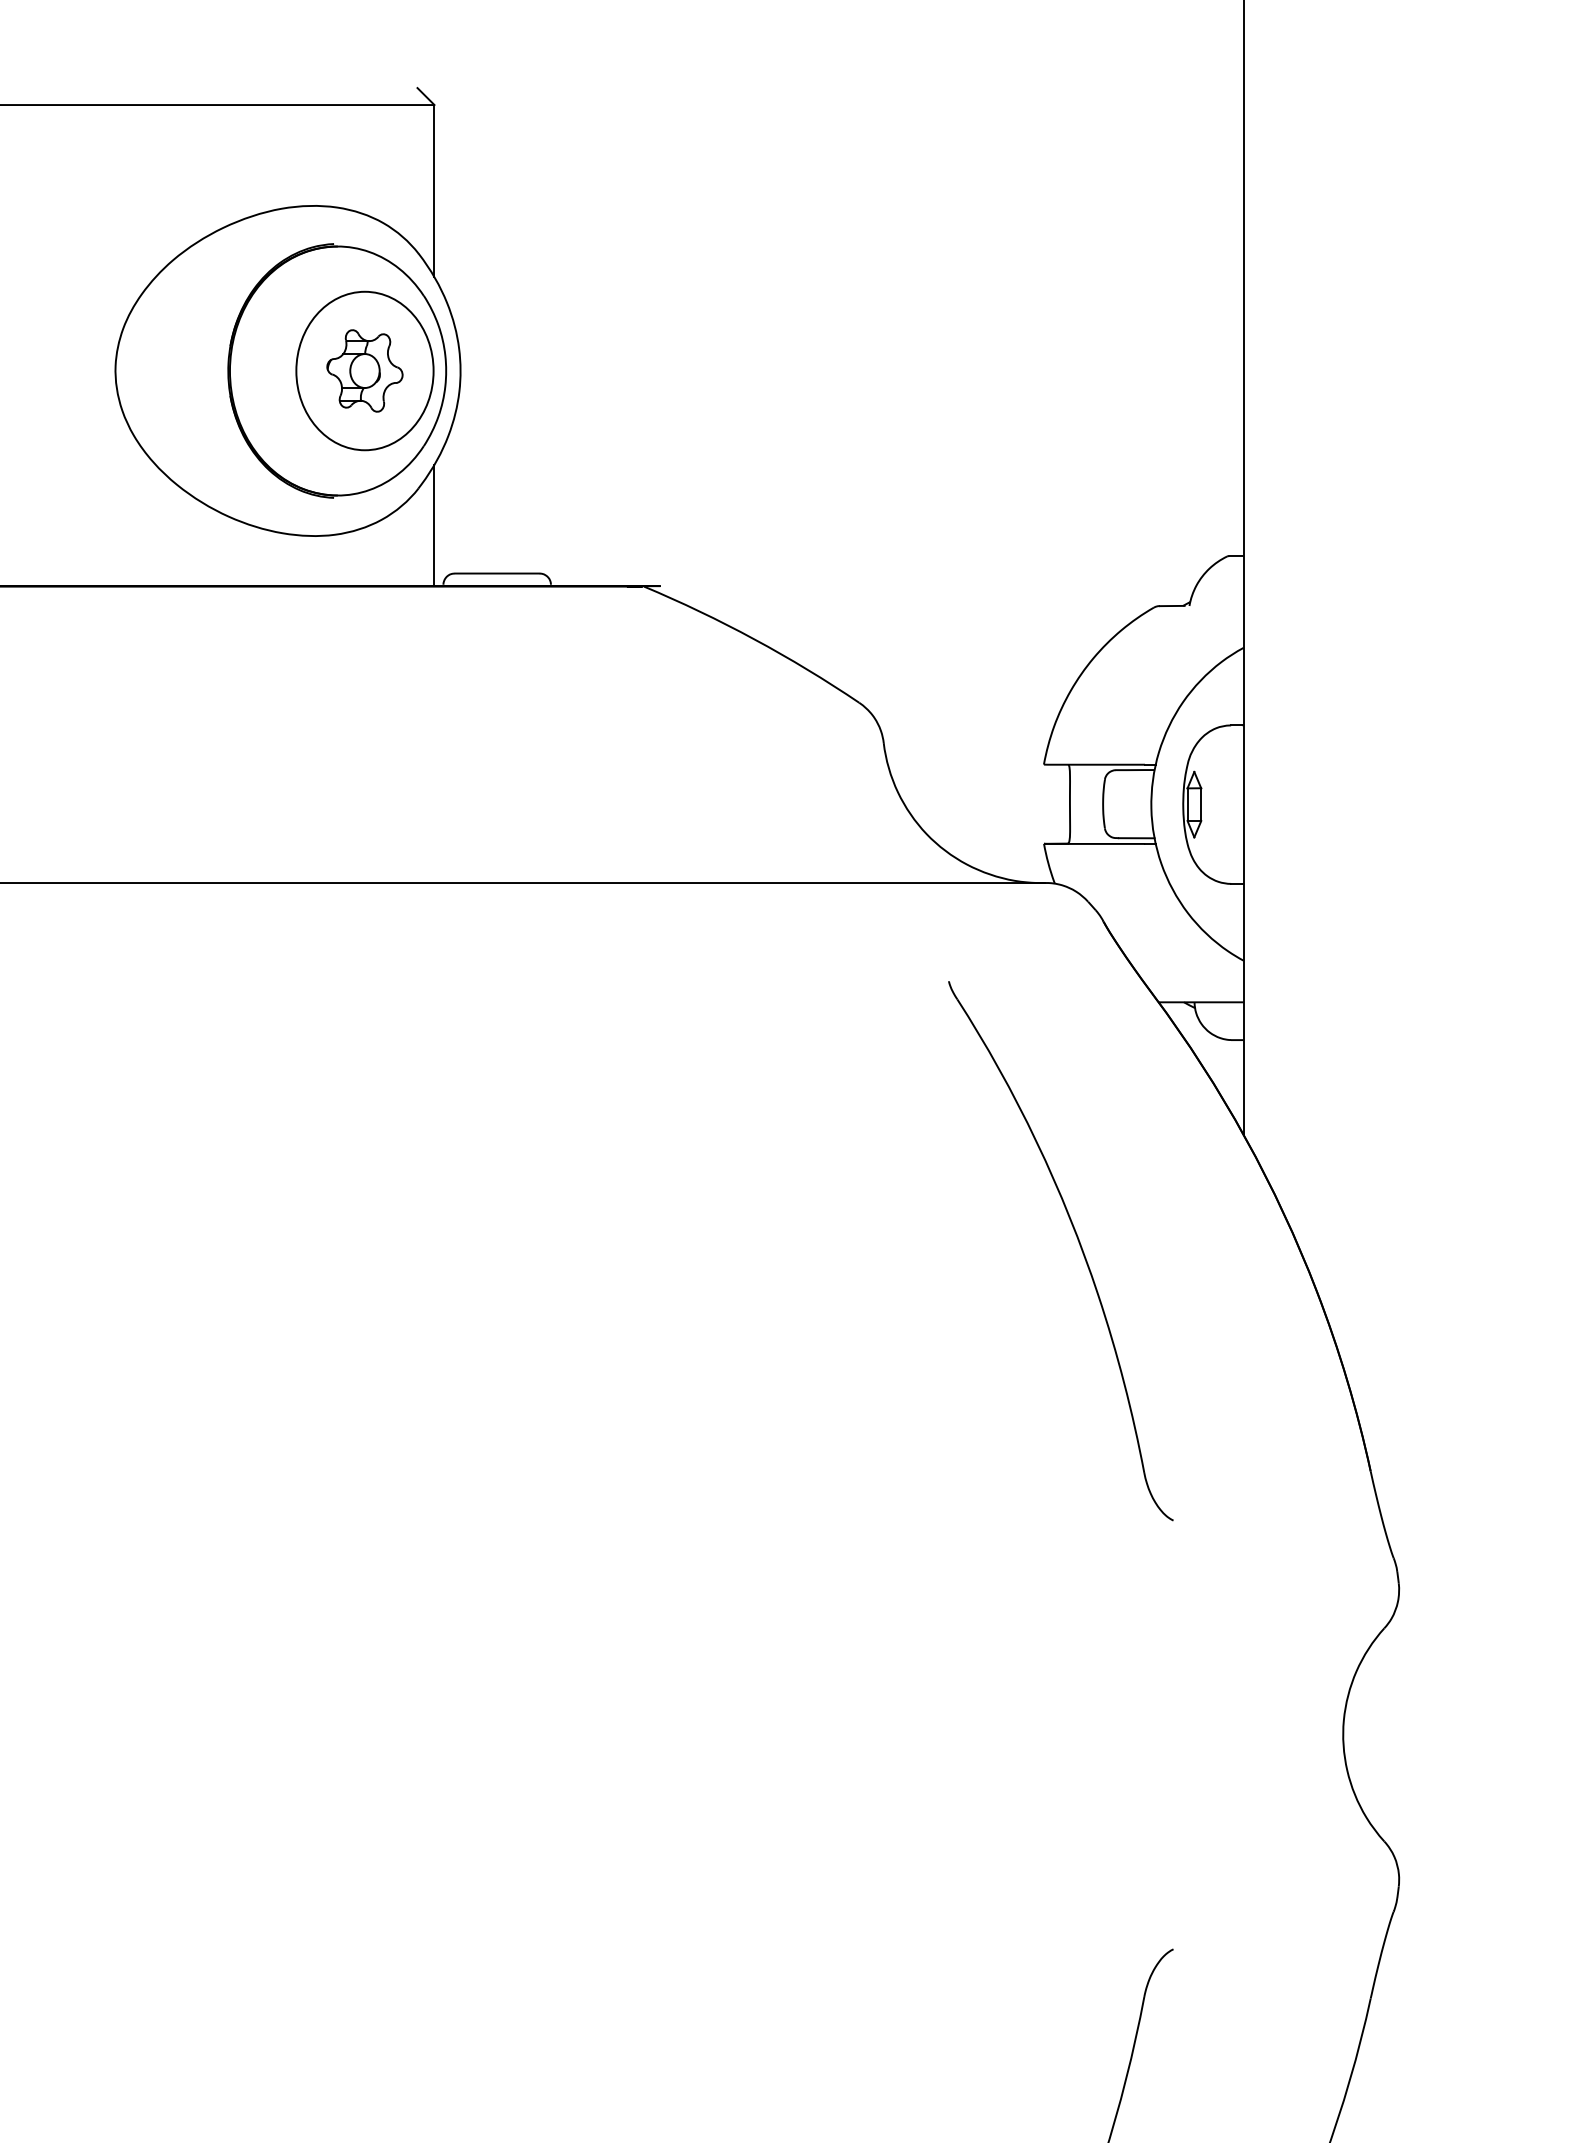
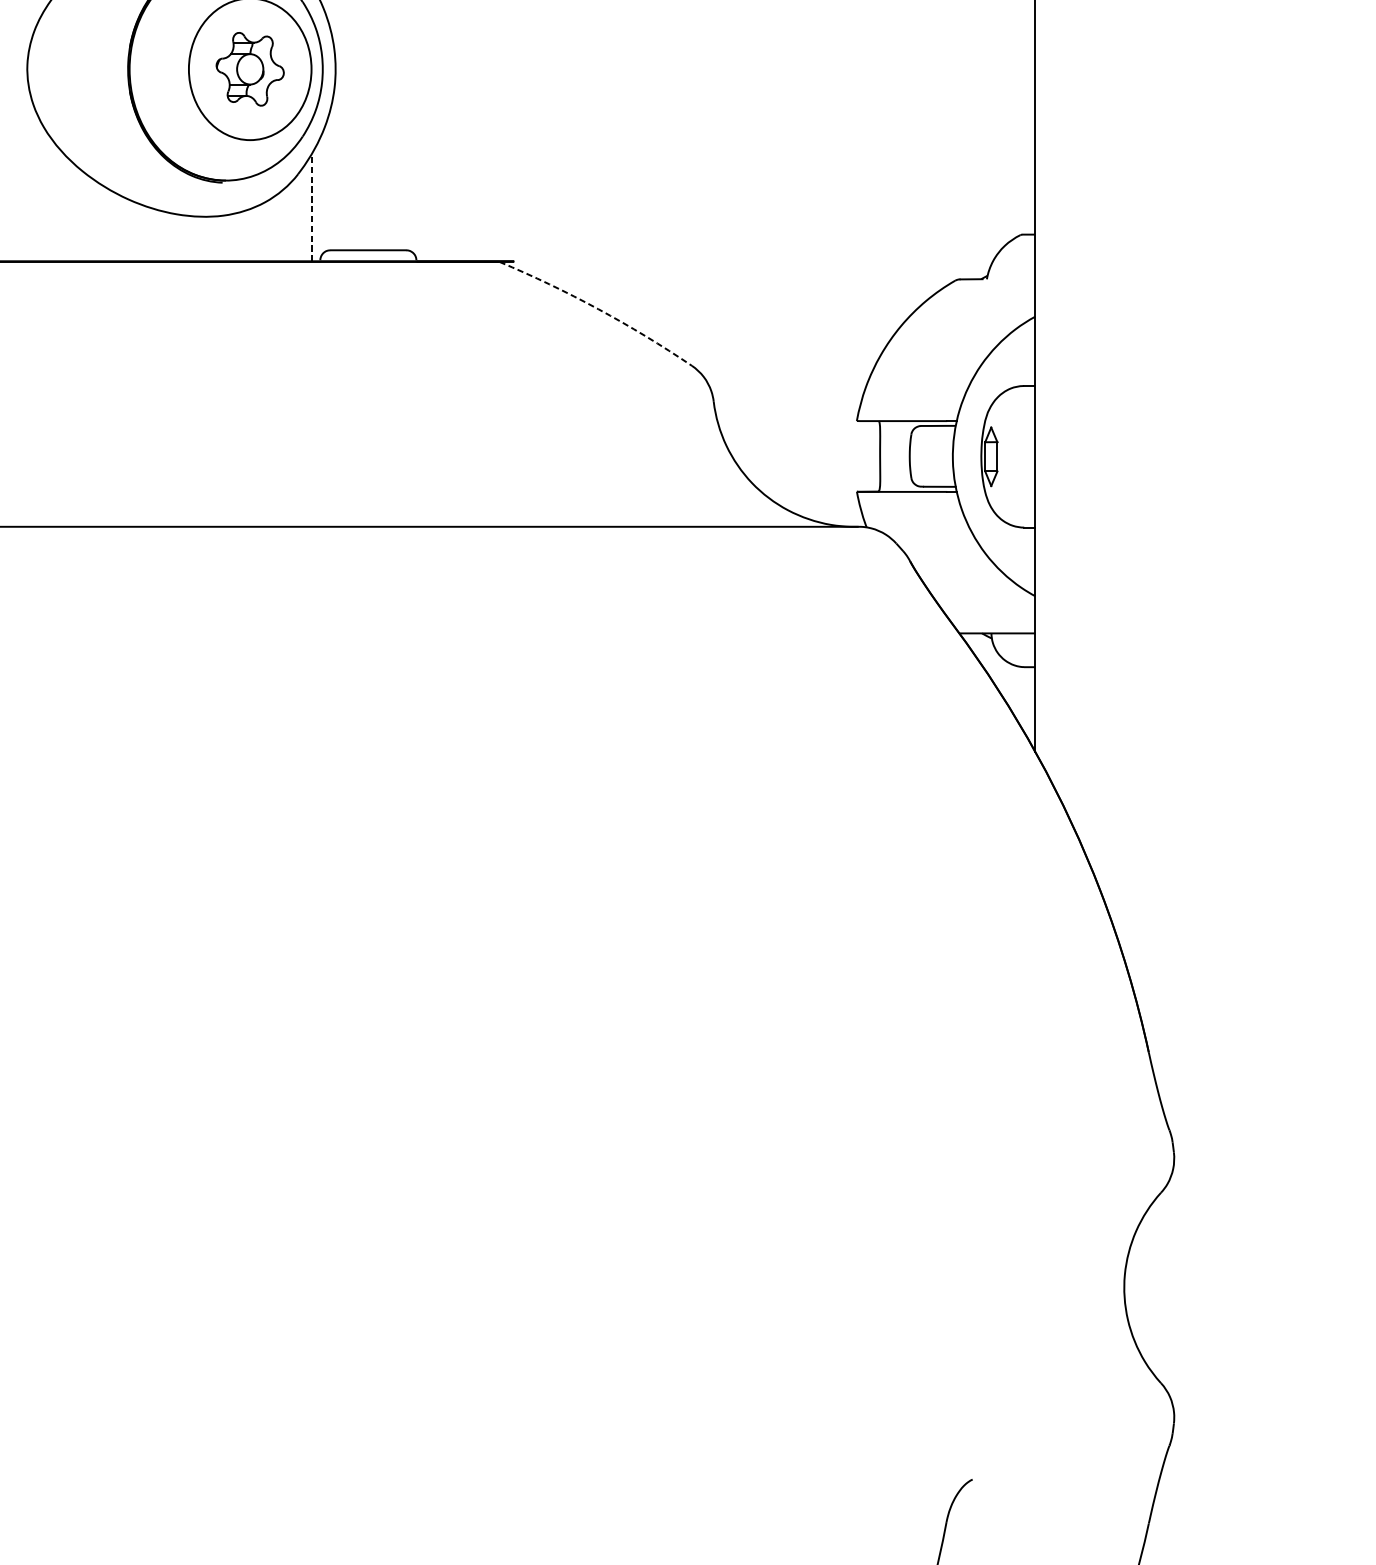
line: (434, 525) -> (312, 207), solid -> dashed
arc: (754, 639) -> (598, 309), solid -> dashed
part: (1078, 1243) -> (887, 848), removed

